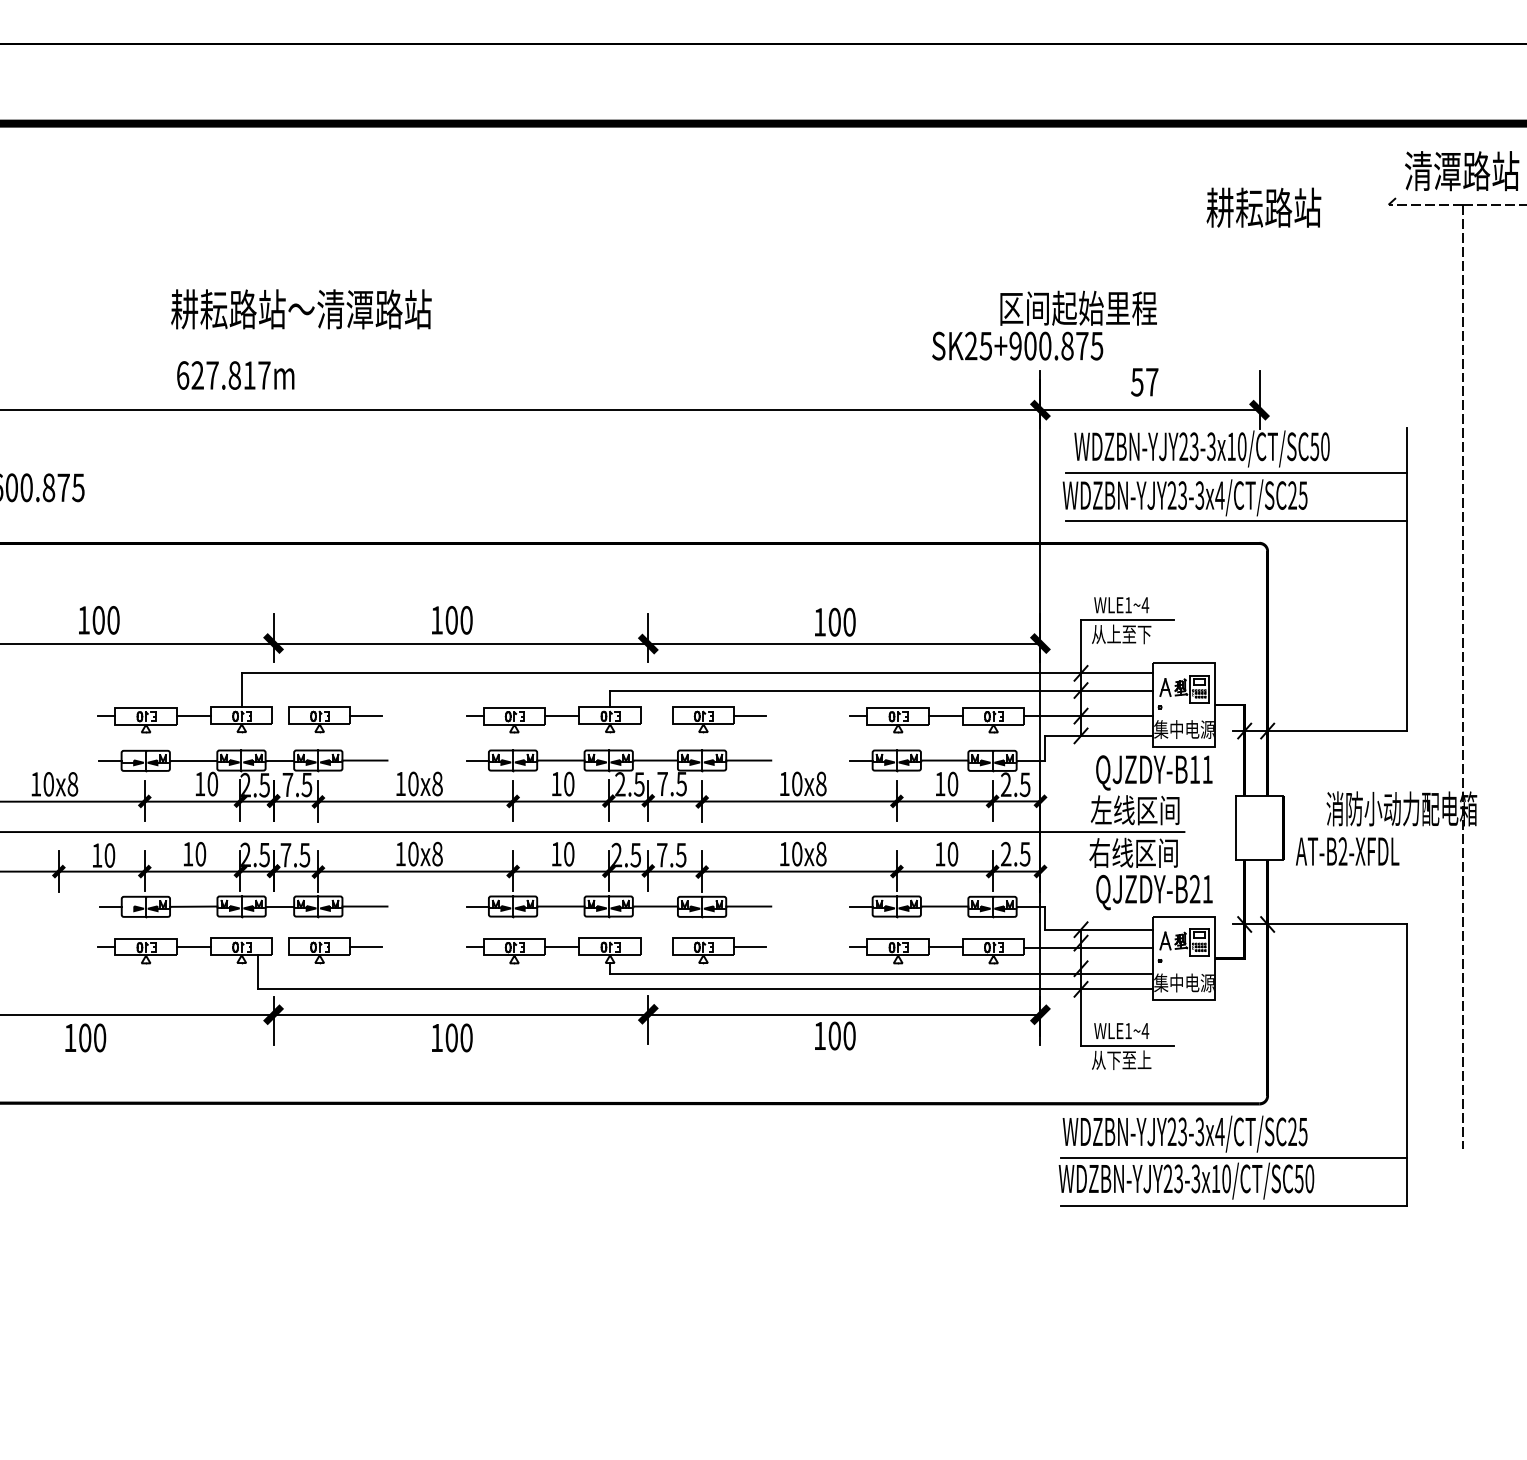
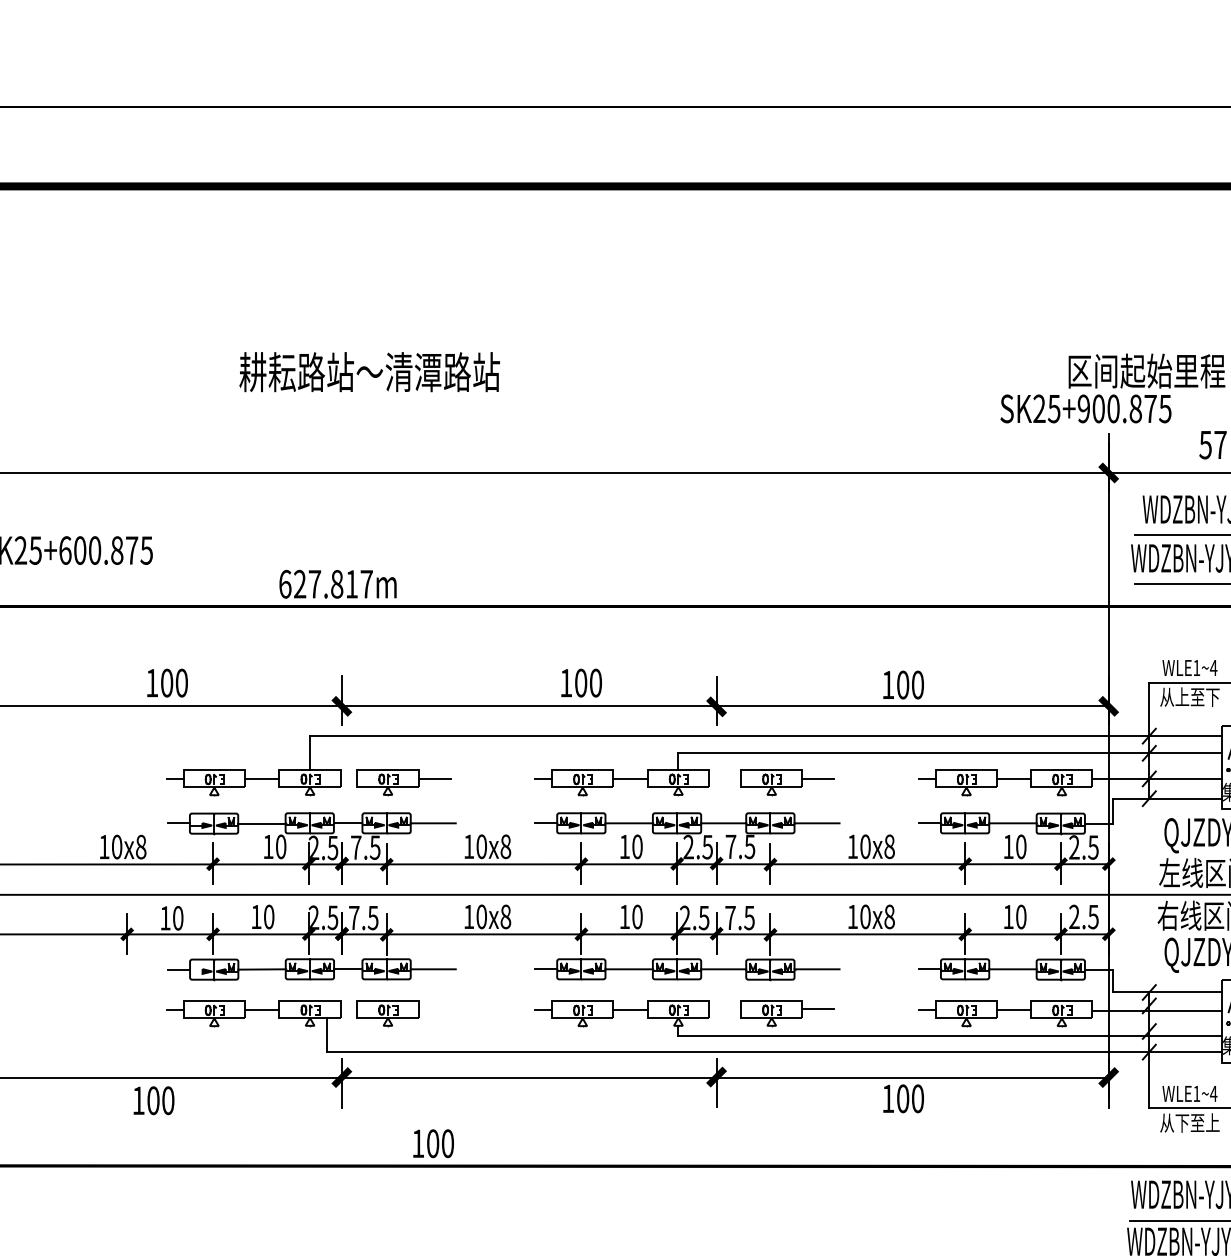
text: (235, 375) -> (337, 584), moved
text: (452, 620) -> (581, 683), moved
line: (366, 946) -> (434, 1009), removed
text: (452, 1037) -> (433, 1143), moved

